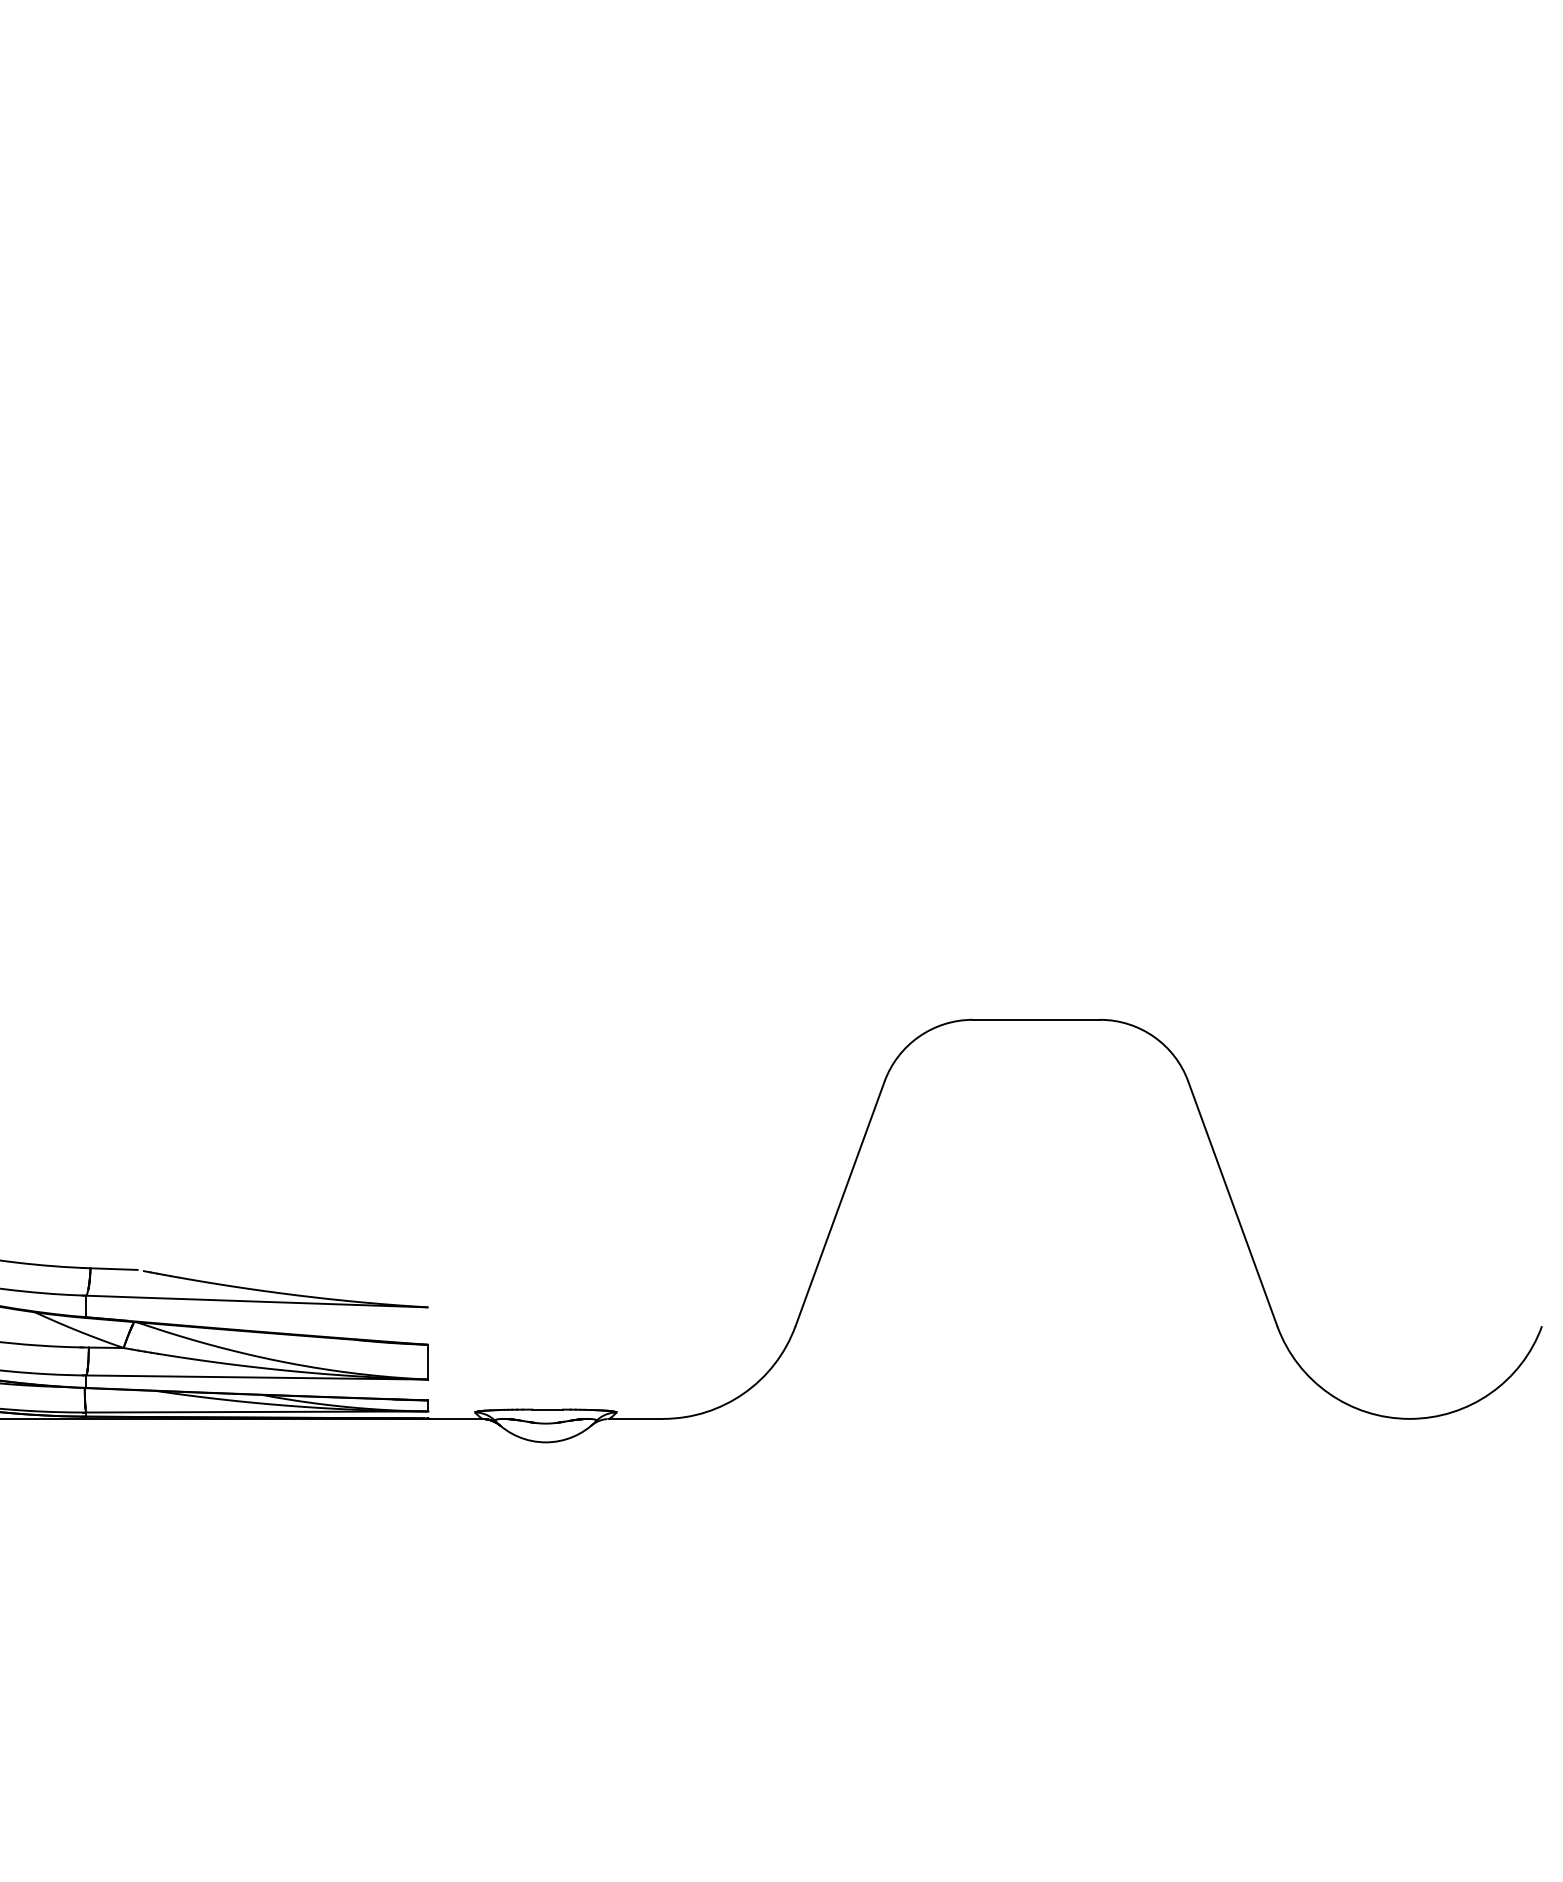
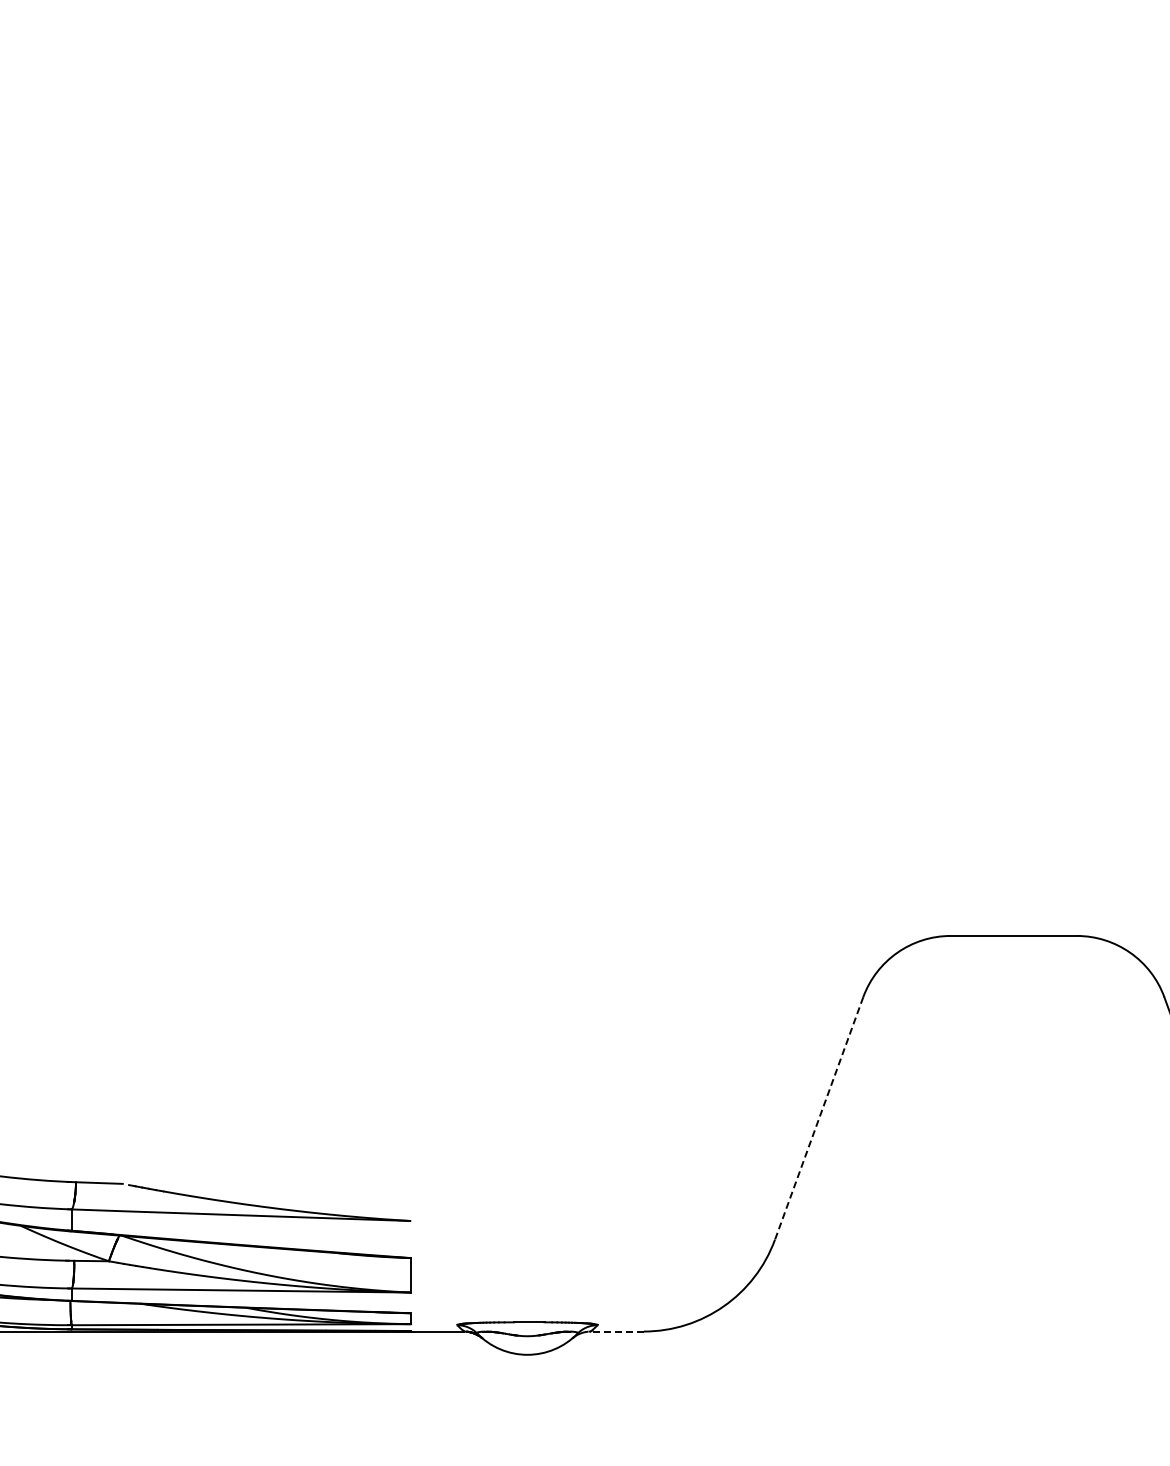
line: (839, 1204) -> (818, 1119), solid -> dashed
line: (636, 1418) -> (617, 1331), solid -> dashed

